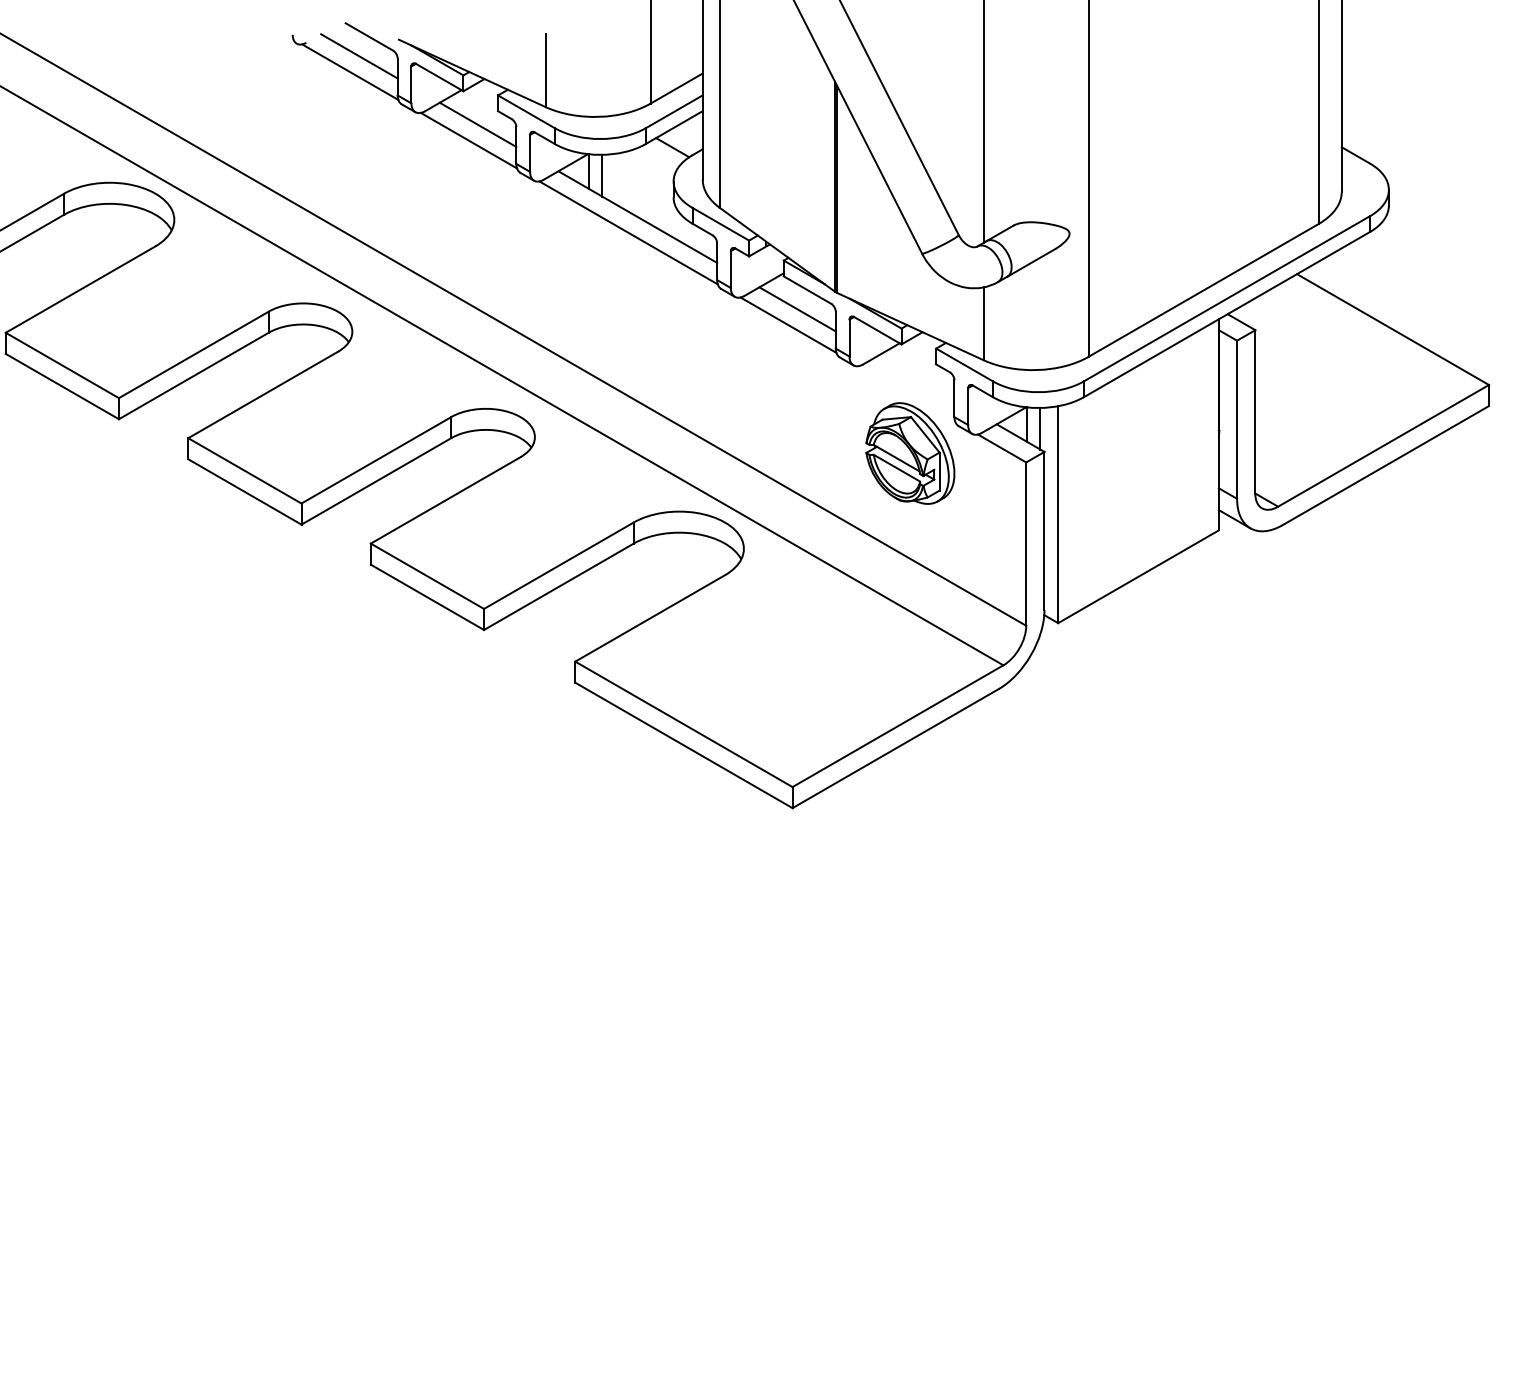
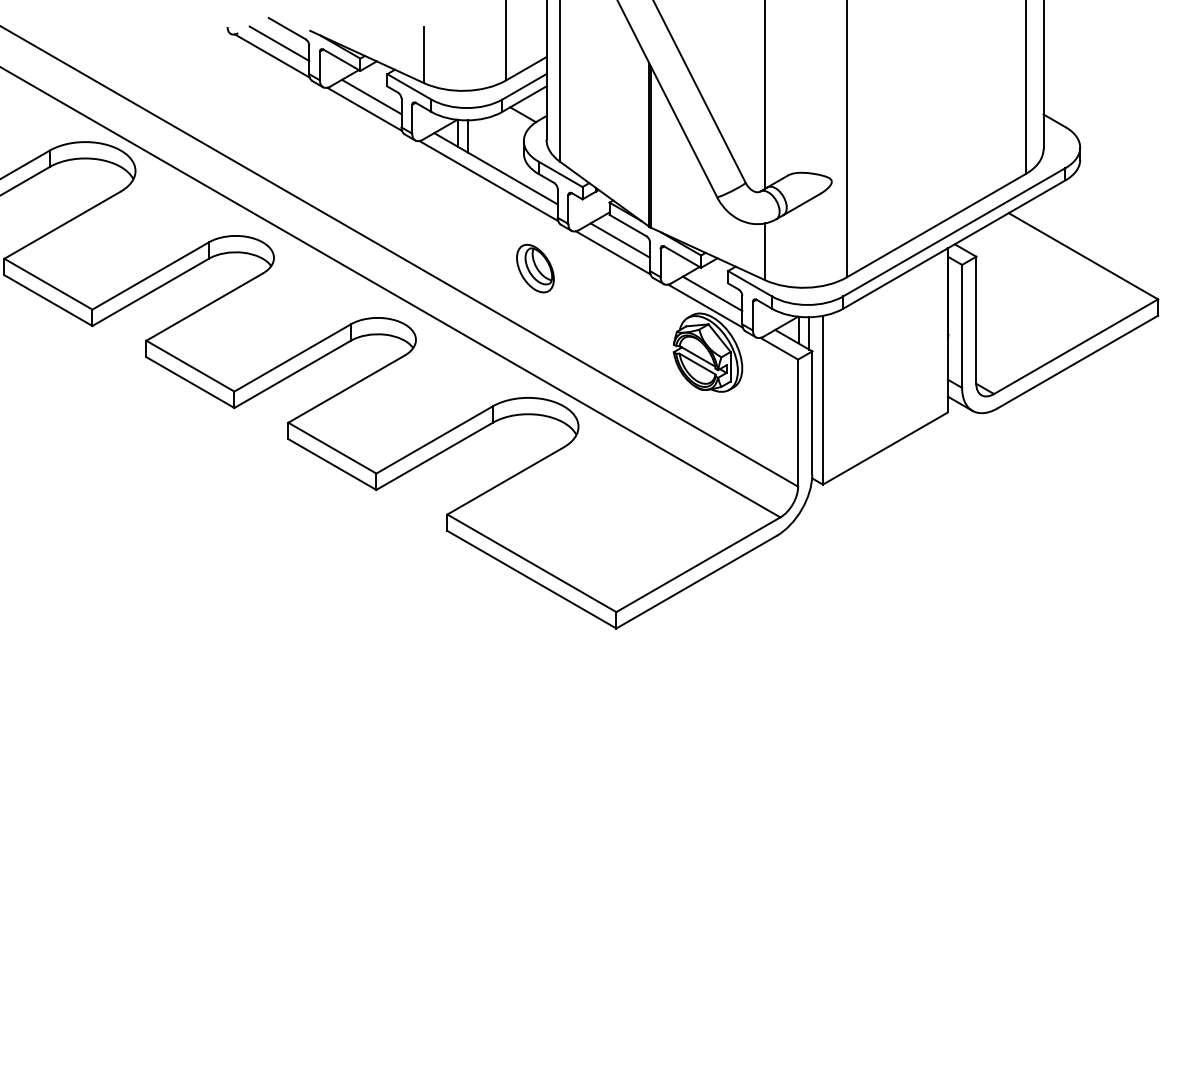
part: (688, 344) -> (535, 267), added
line: (916, 377) -> (712, 293), added
line: (907, 393) -> (705, 305), added

